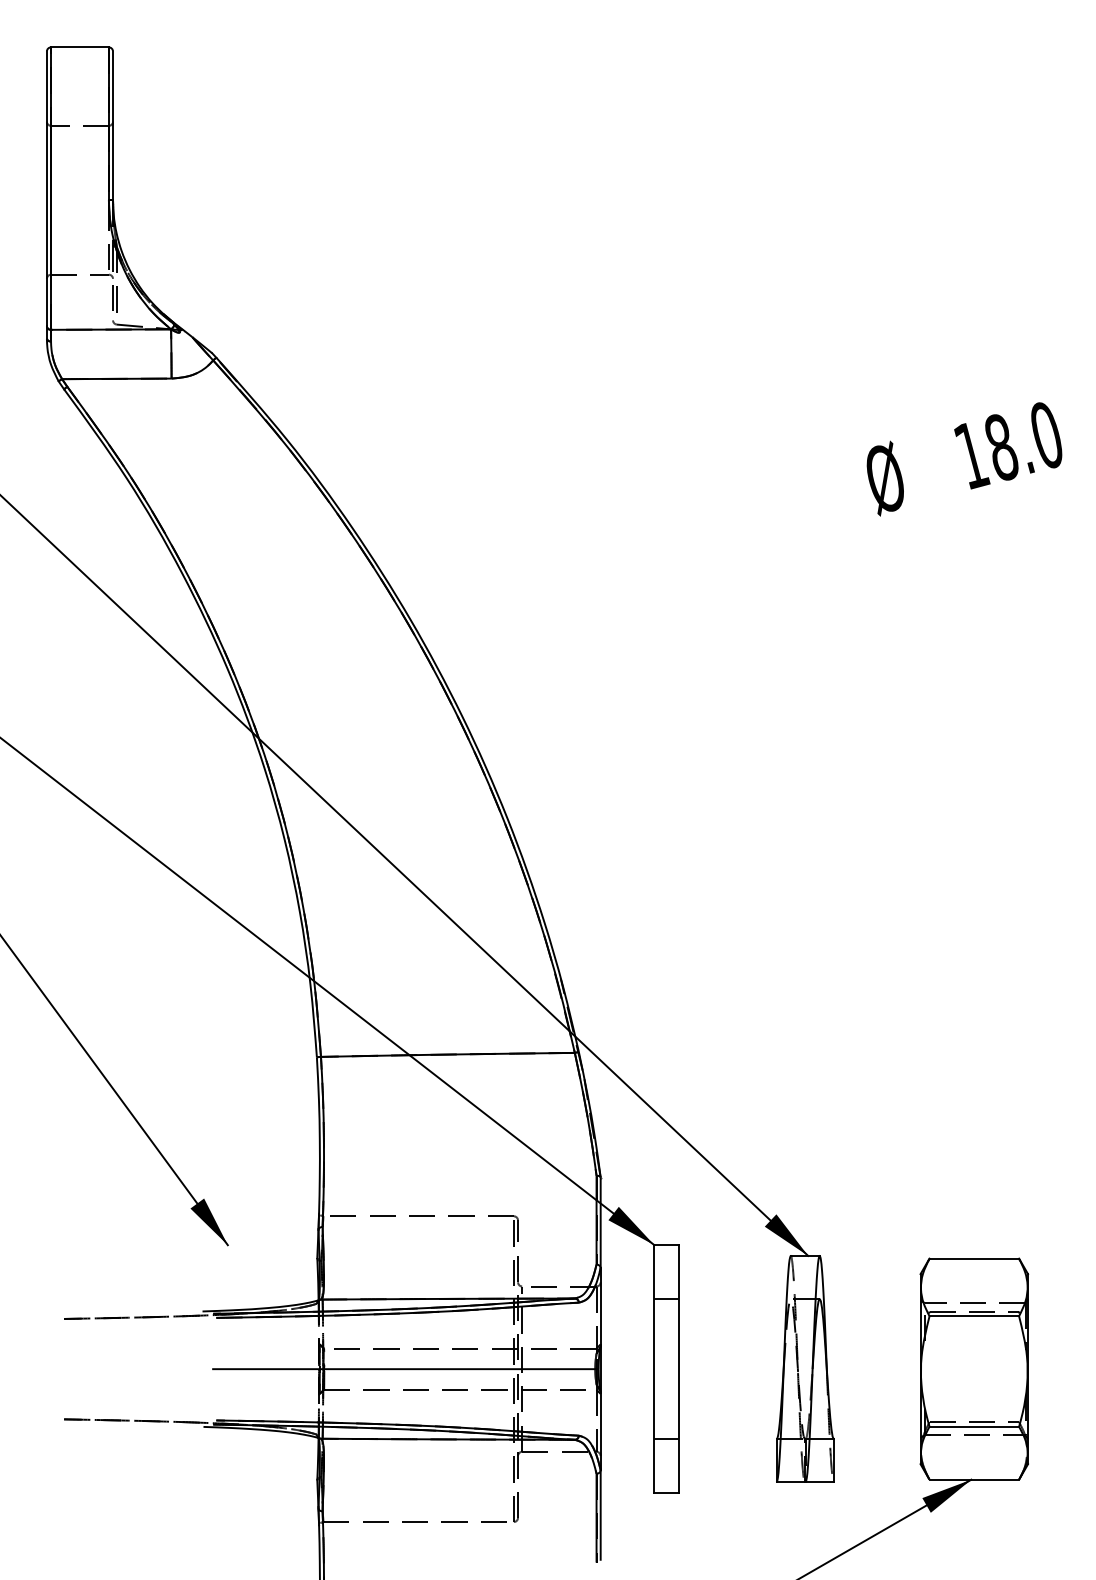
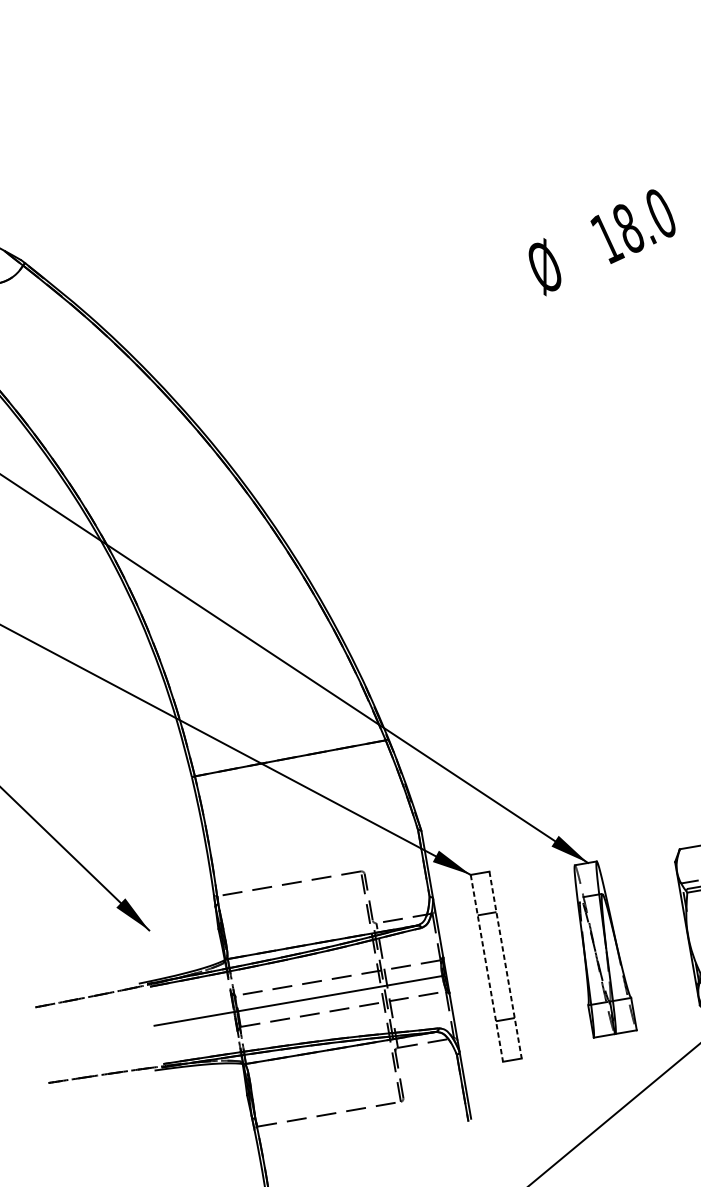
line: (654, 1369) -> (486, 968), solid -> dashed
line: (679, 1369) -> (505, 965), solid -> dashed

